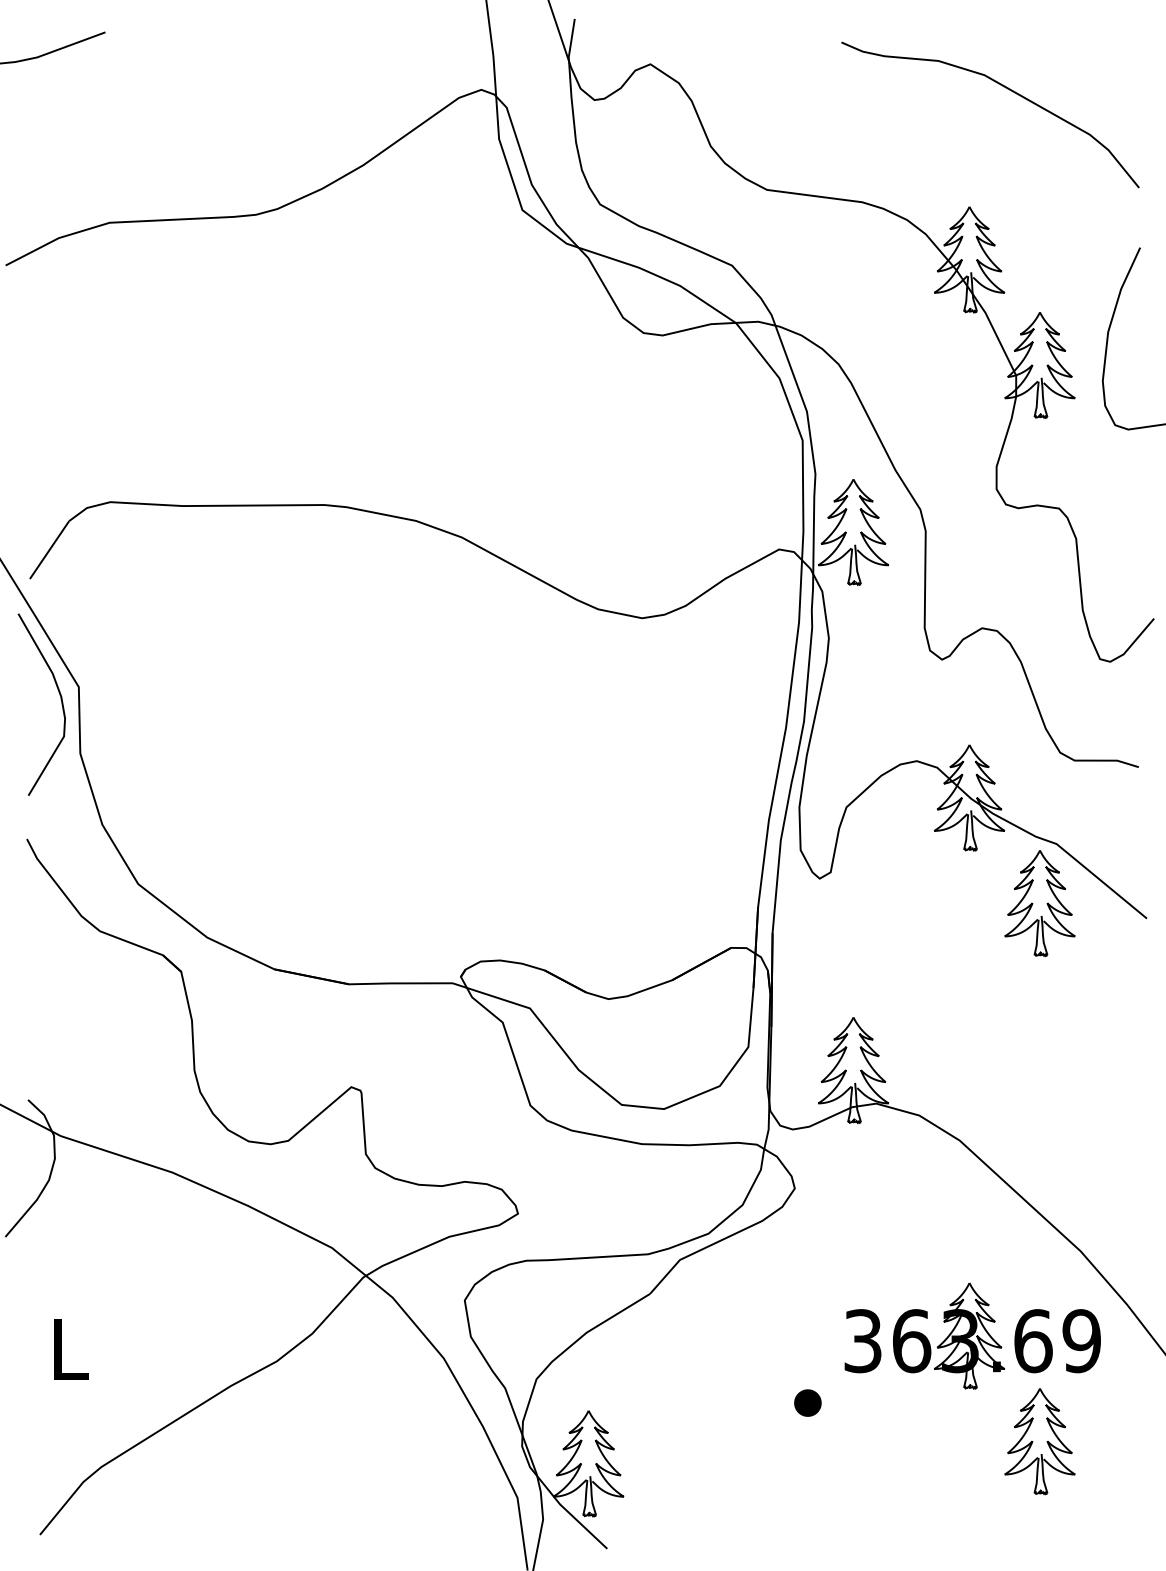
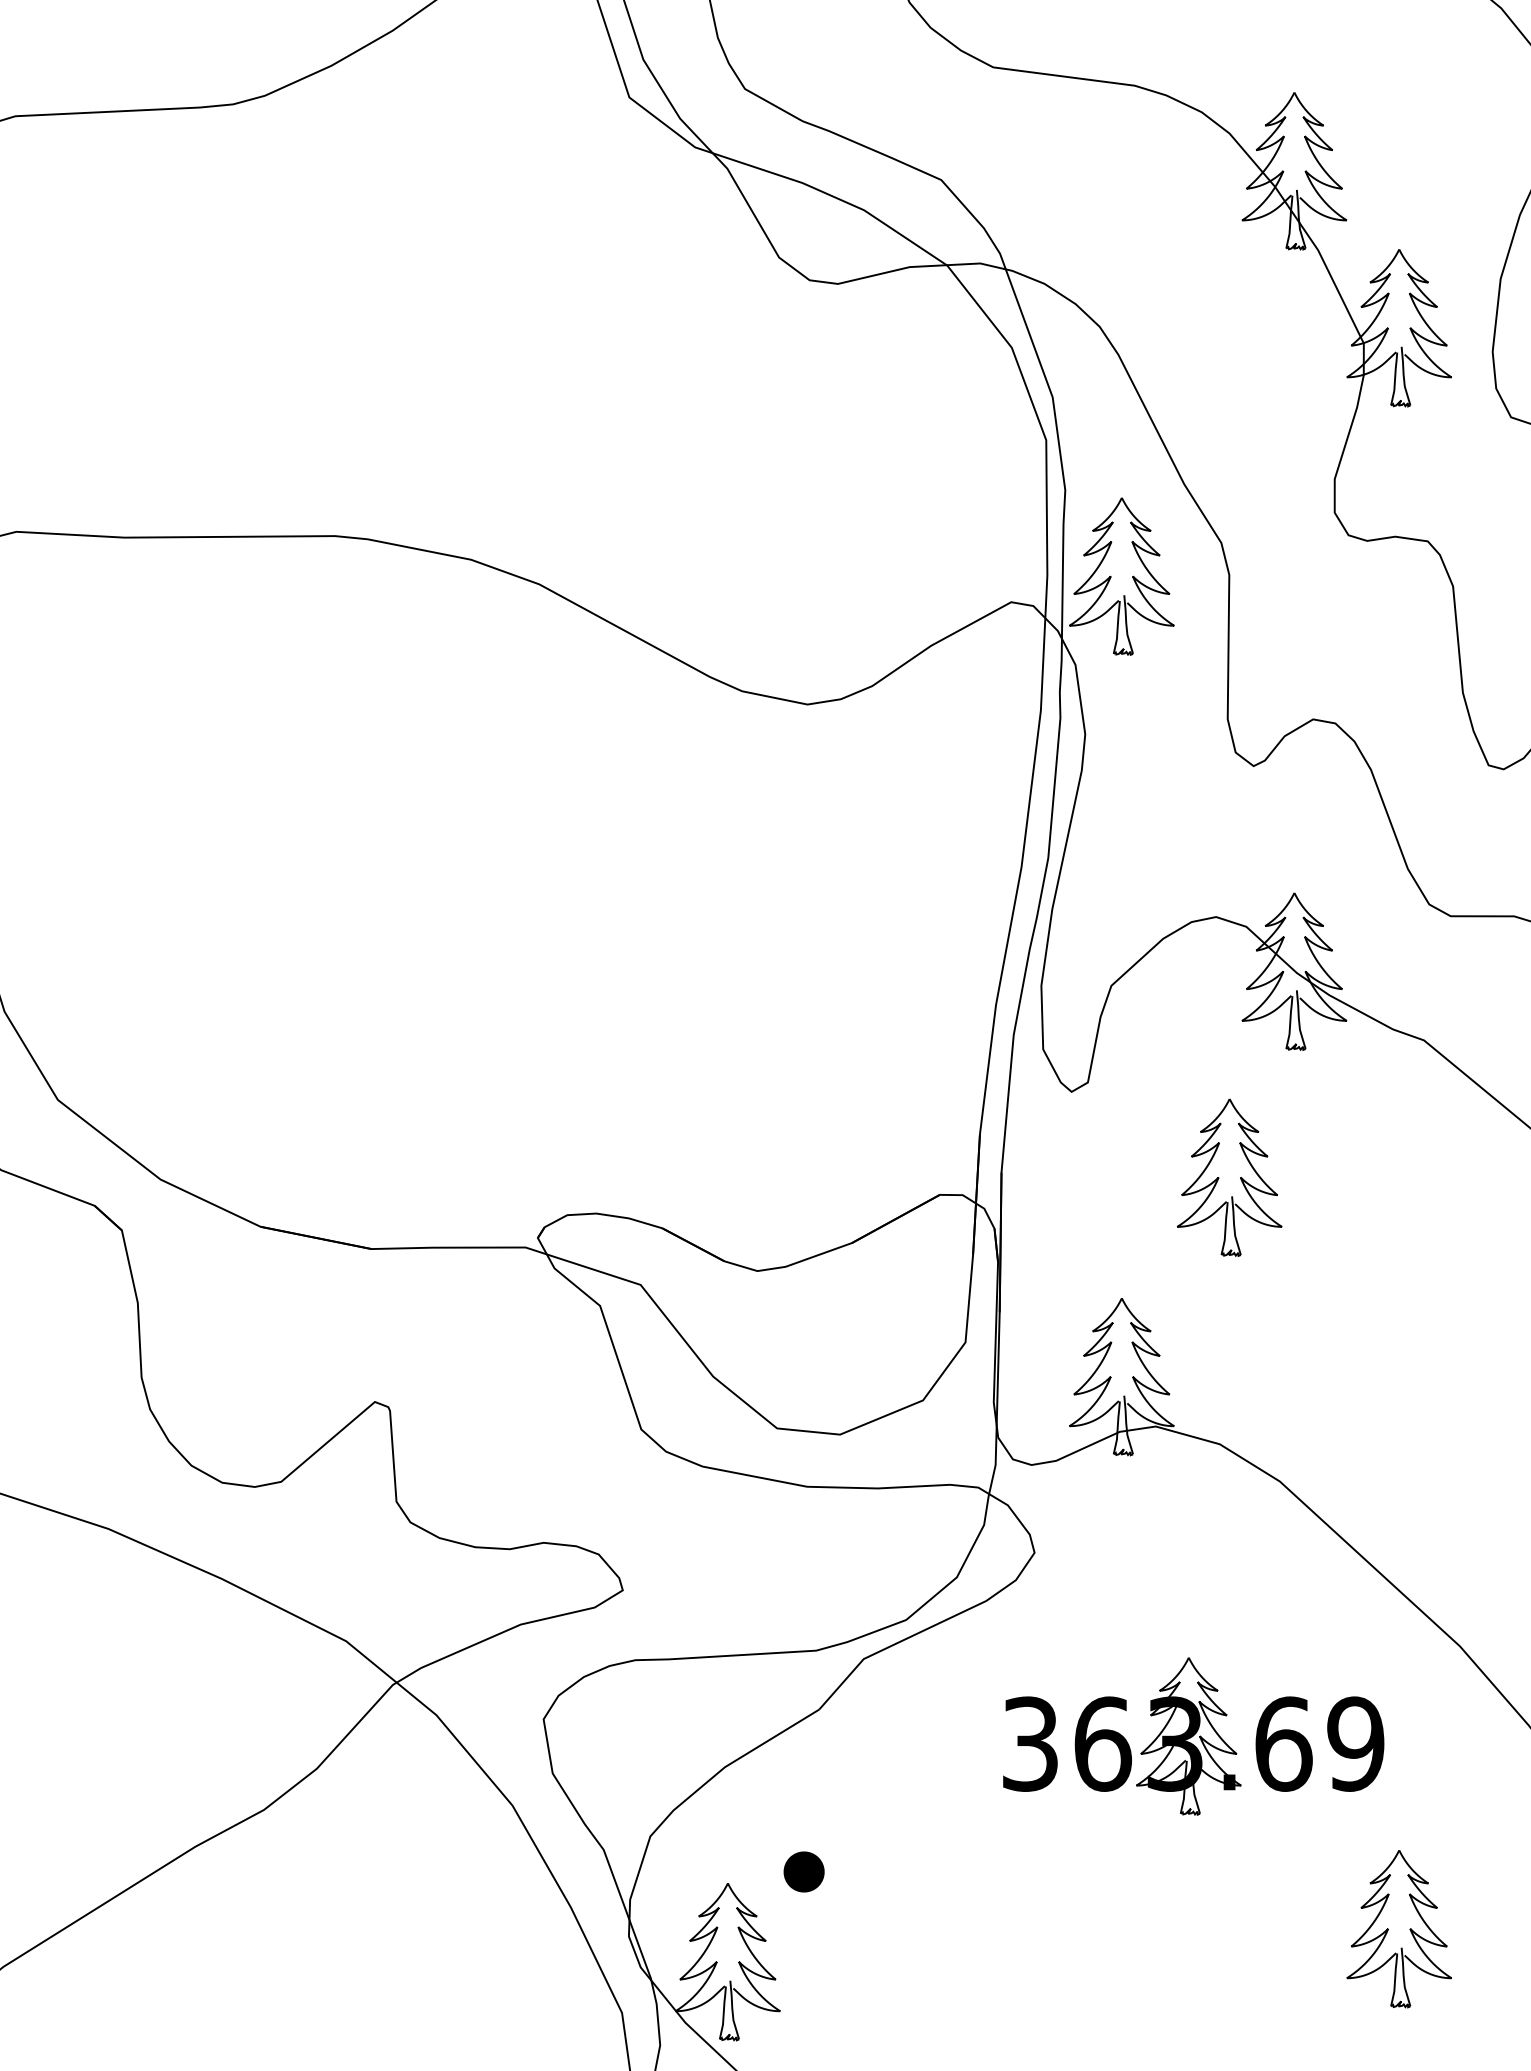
part: (1039, 903) -> (1228, 1177), moved
part: (972, 1335) -> (1193, 1735), moved
part: (807, 1402) -> (803, 1871), moved

